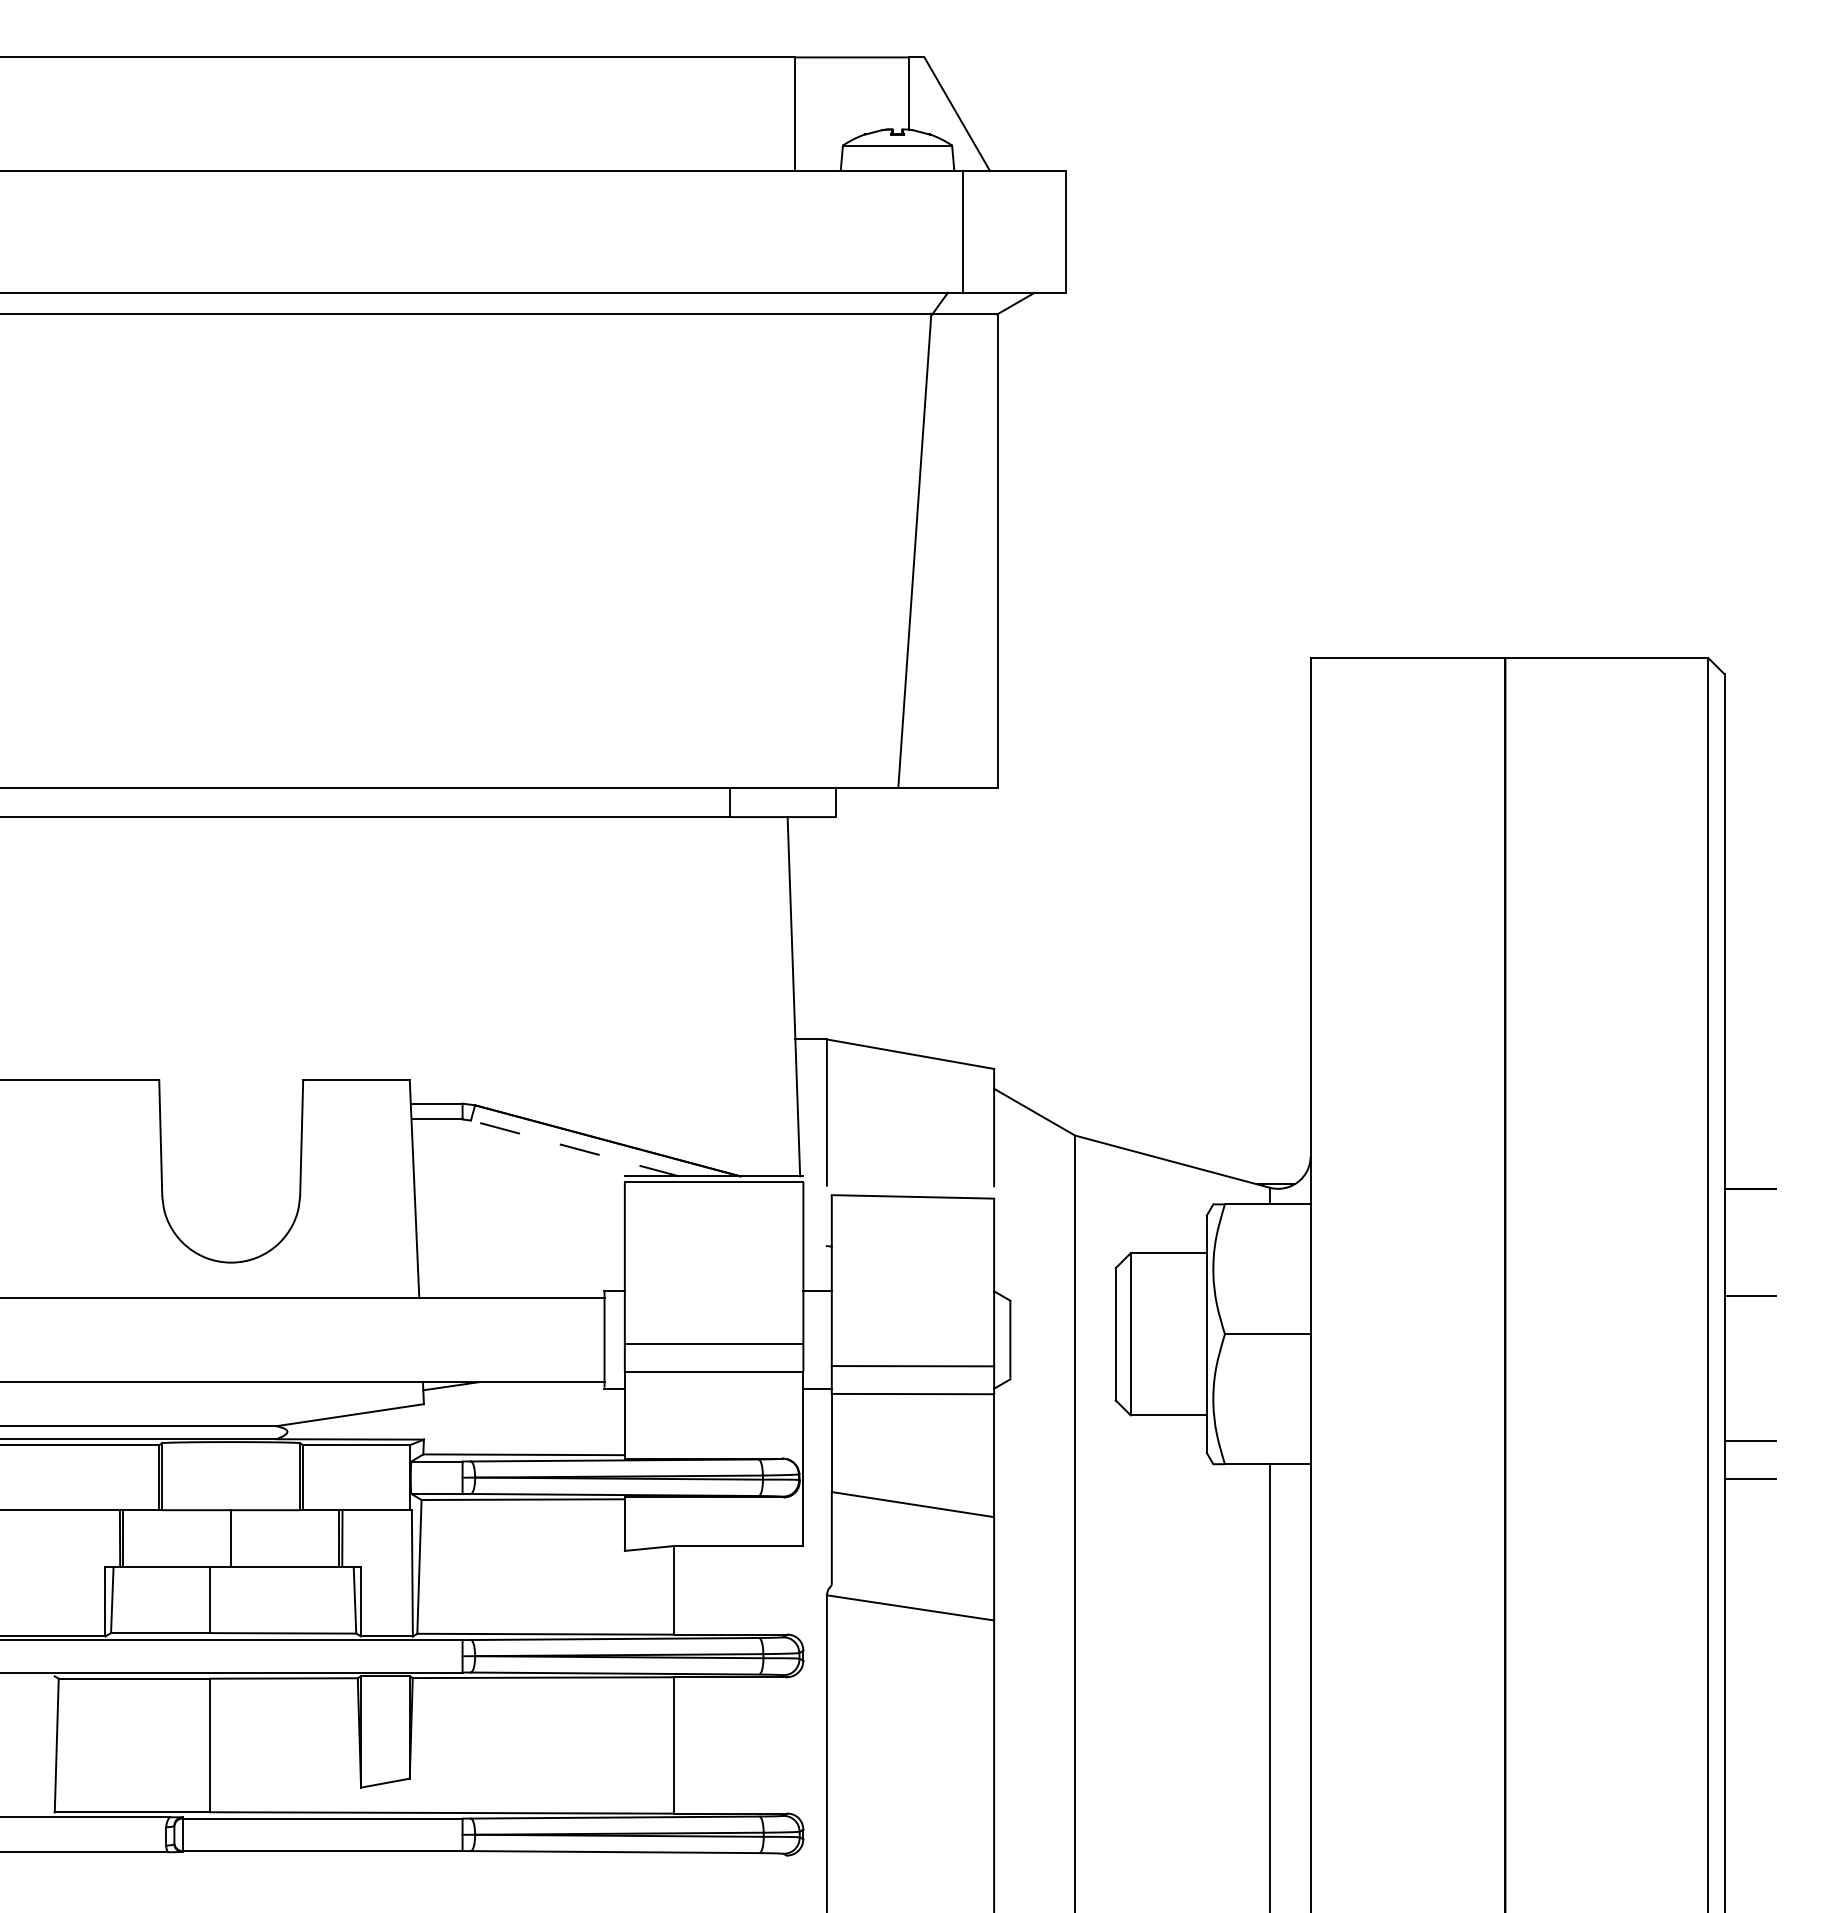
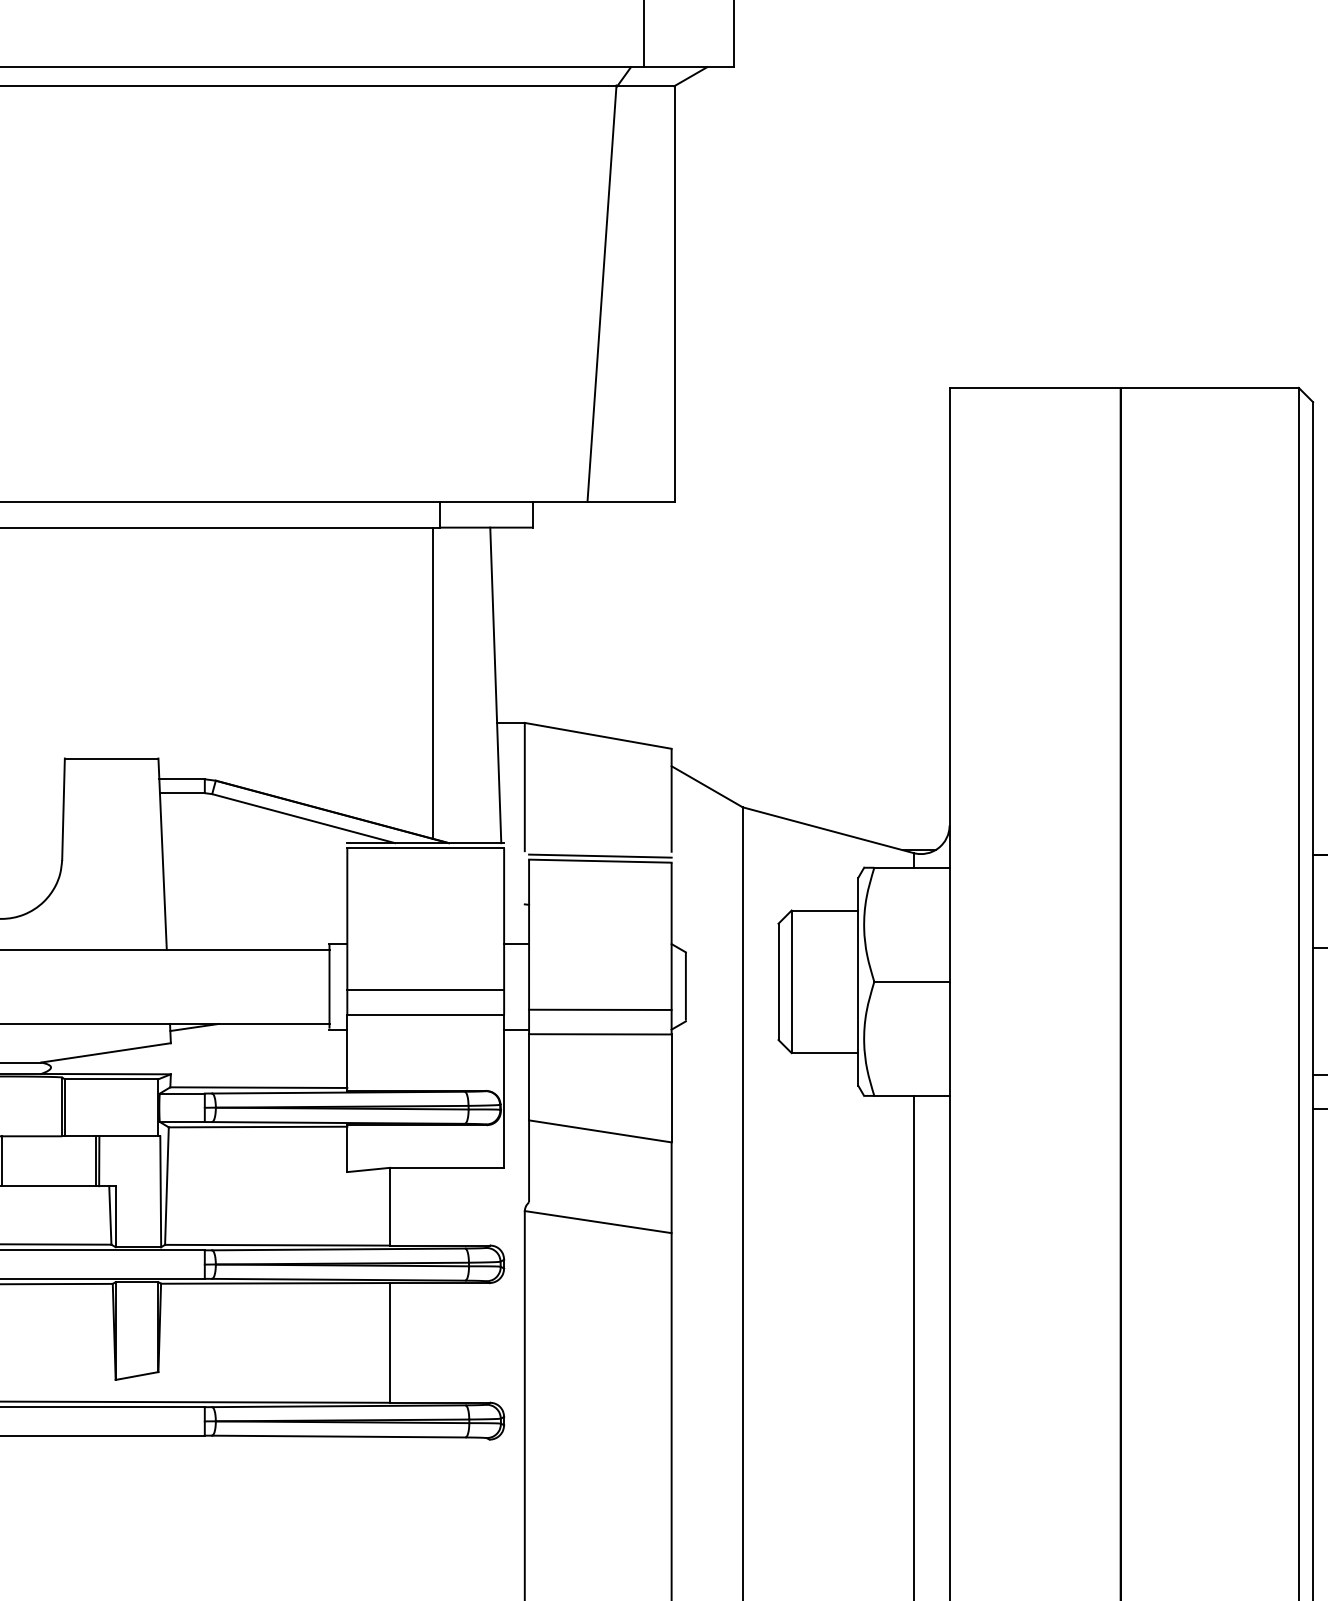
line: (722, 994) -> (433, 683), added
line: (575, 1148) -> (303, 818), dashed -> solid
line: (912, 1190) -> (599, 855), added

